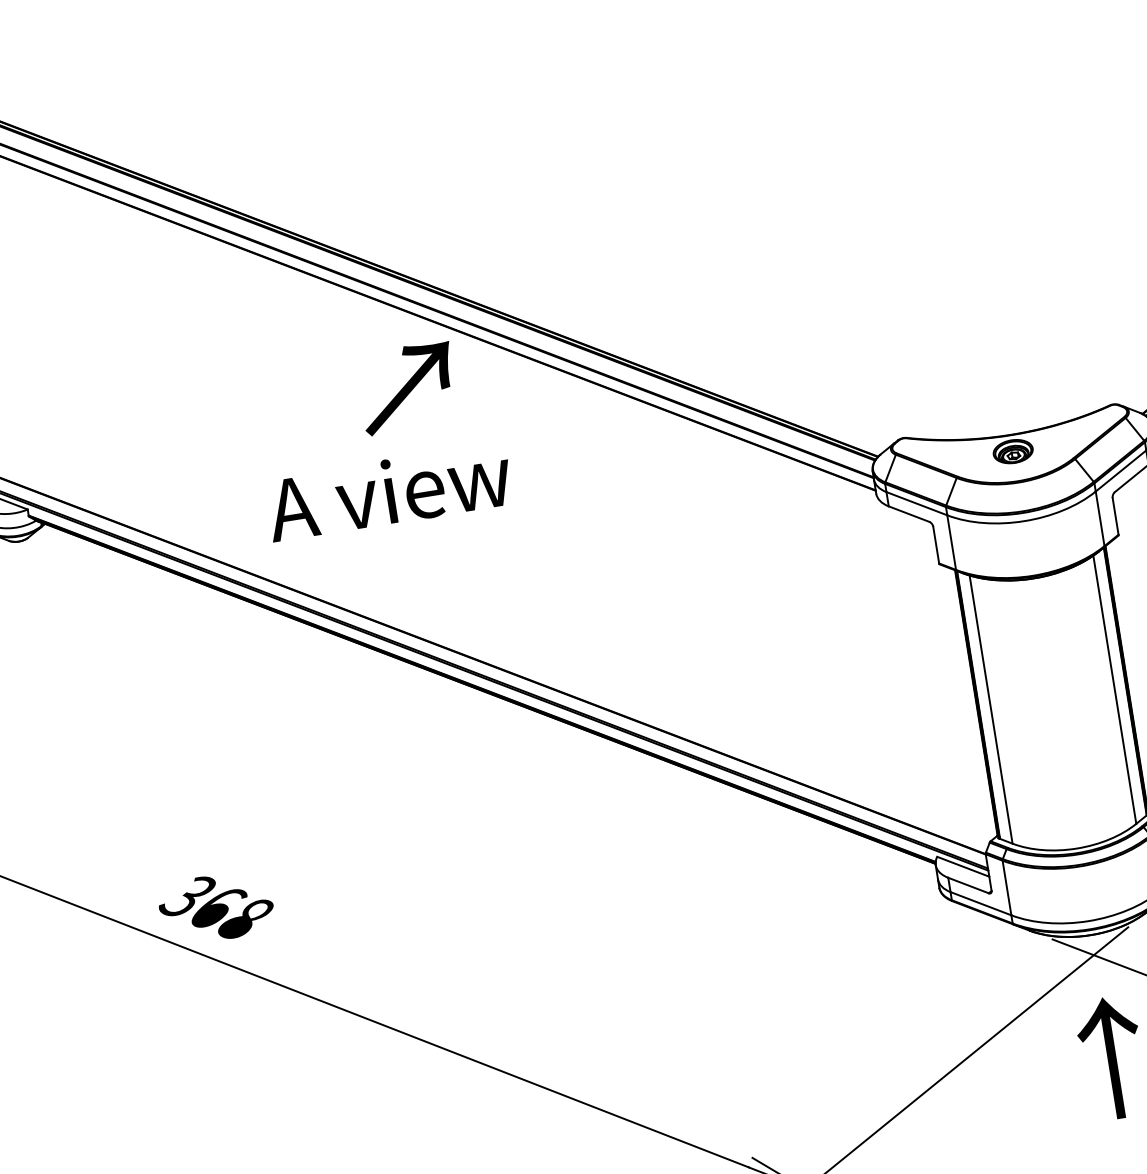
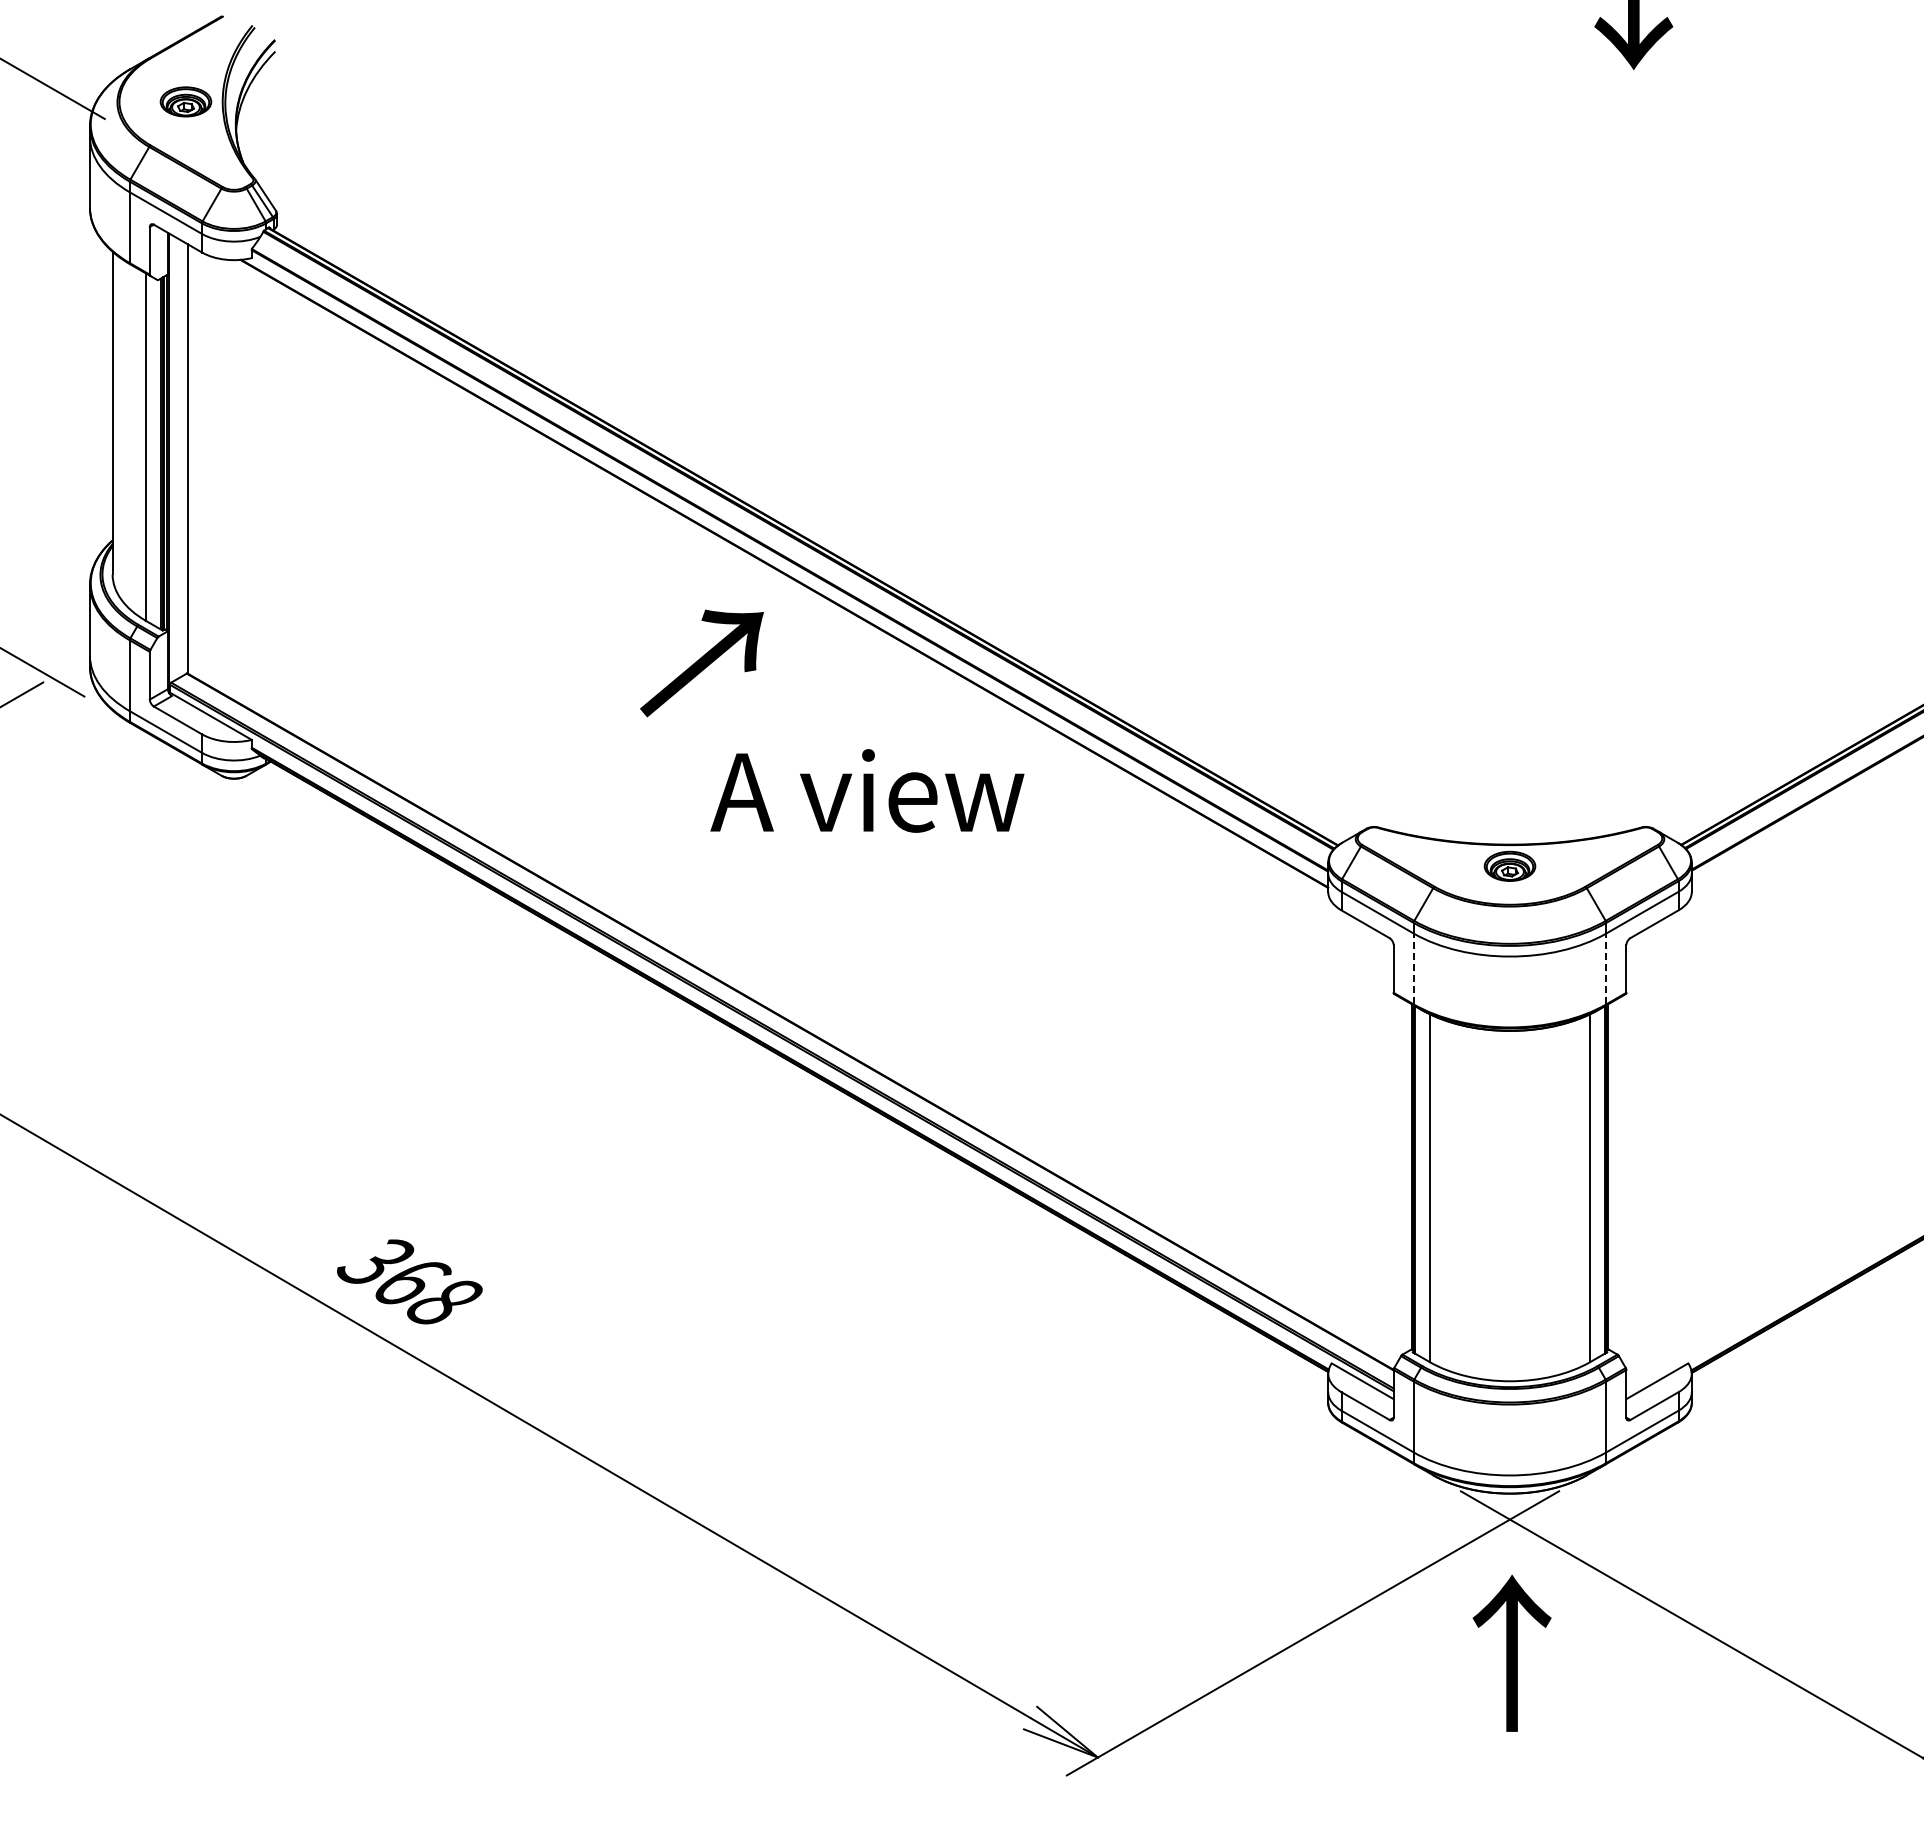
text: (407, 388) -> (701, 663), moved
text: (389, 491) -> (867, 790), moved
line: (1100, 518) -> (1606, 968), solid -> dashed
line: (951, 542) -> (1413, 968), solid -> dashed

